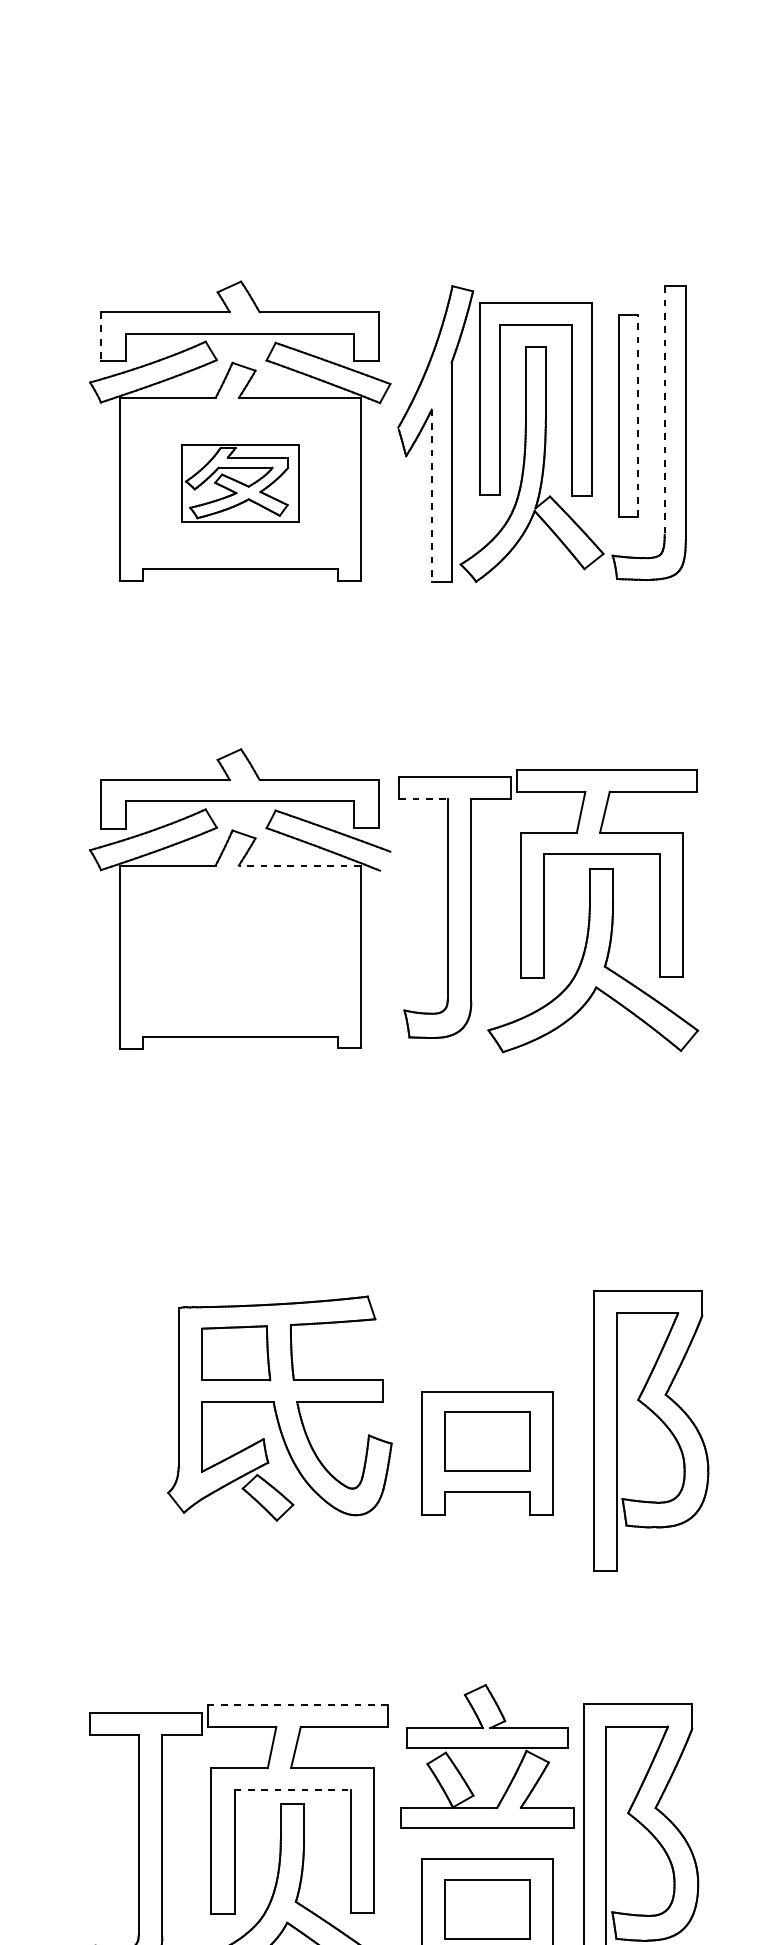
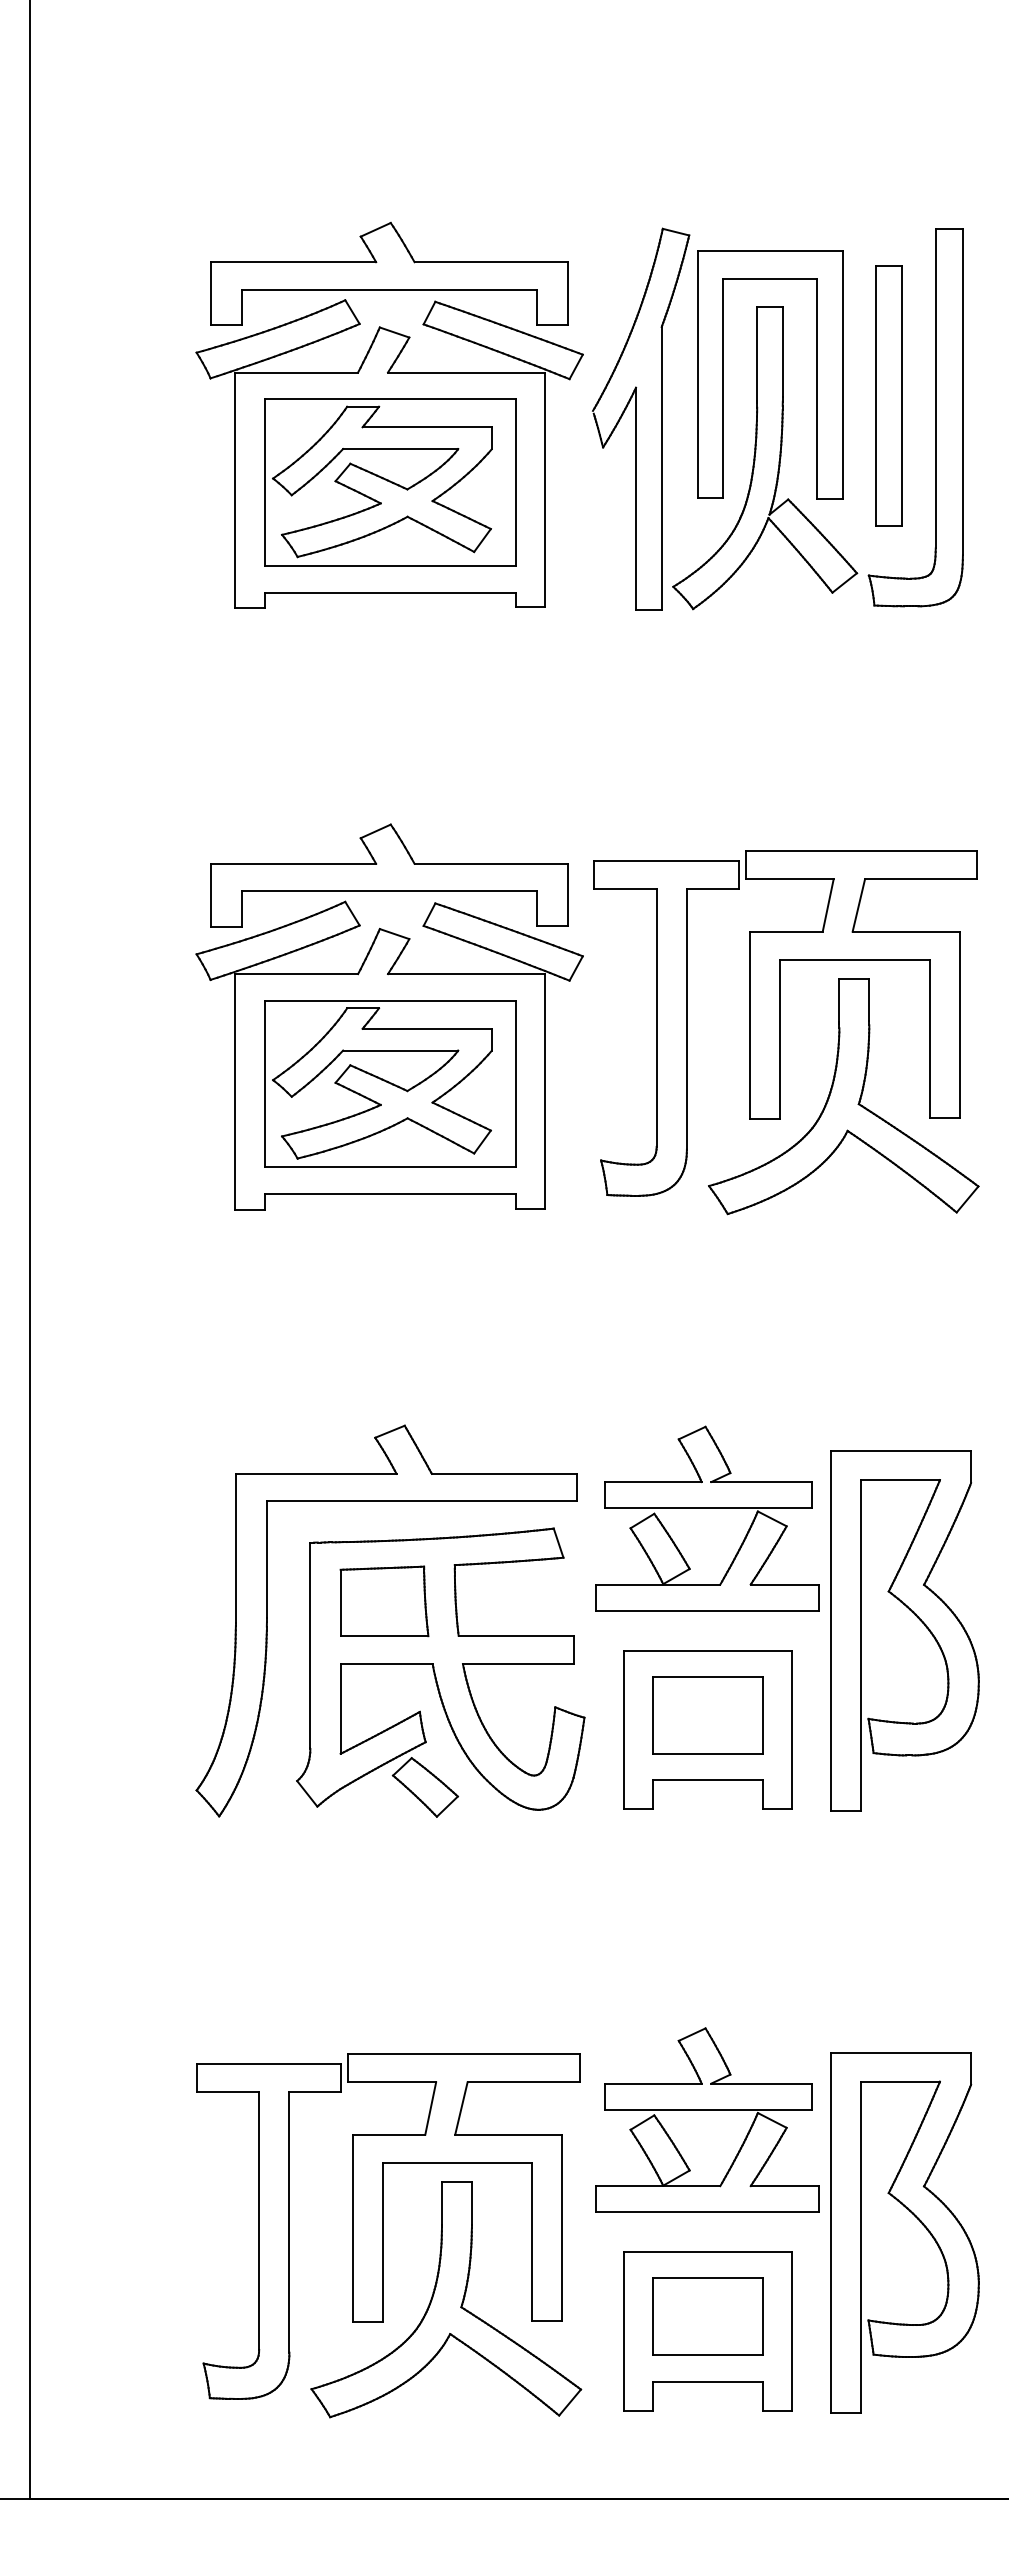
line: (100, 337) -> (210, 294), dashed -> solid
line: (664, 410) -> (935, 388), dashed -> solid
line: (638, 416) -> (901, 396), dashed -> solid
part: (240, 483) -> (390, 482), size x1.67
line: (432, 496) -> (636, 499), dashed -> solid
line: (423, 799) -> (625, 889), dashed -> solid
line: (384, 861) -> (575, 968), added
line: (299, 865) -> (465, 974), dashed -> solid
part: (240, 950) -> (390, 1083), added
part: (237, 1275) -> (386, 1501), added
part: (487, 1281) -> (707, 1508), added
part: (660, 1420) -> (917, 1618), moved
line: (298, 1705) -> (464, 2054), dashed -> solid
line: (292, 1789) -> (457, 2162), dashed -> solid

